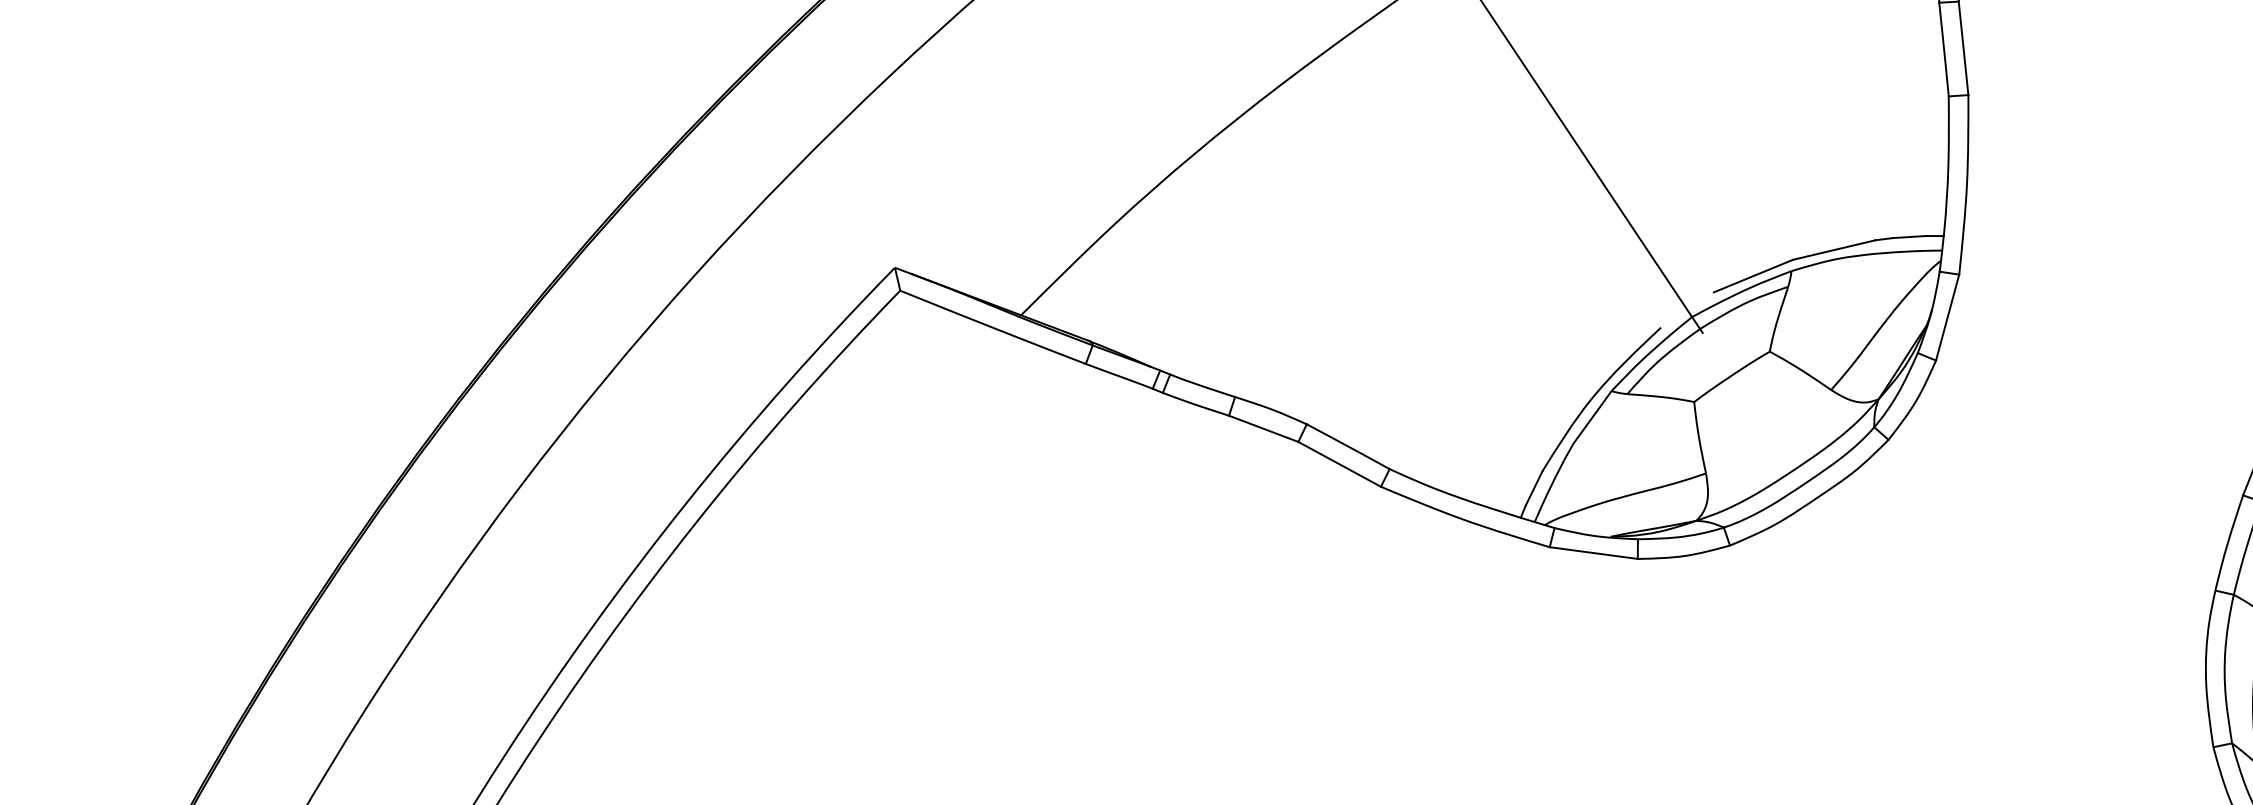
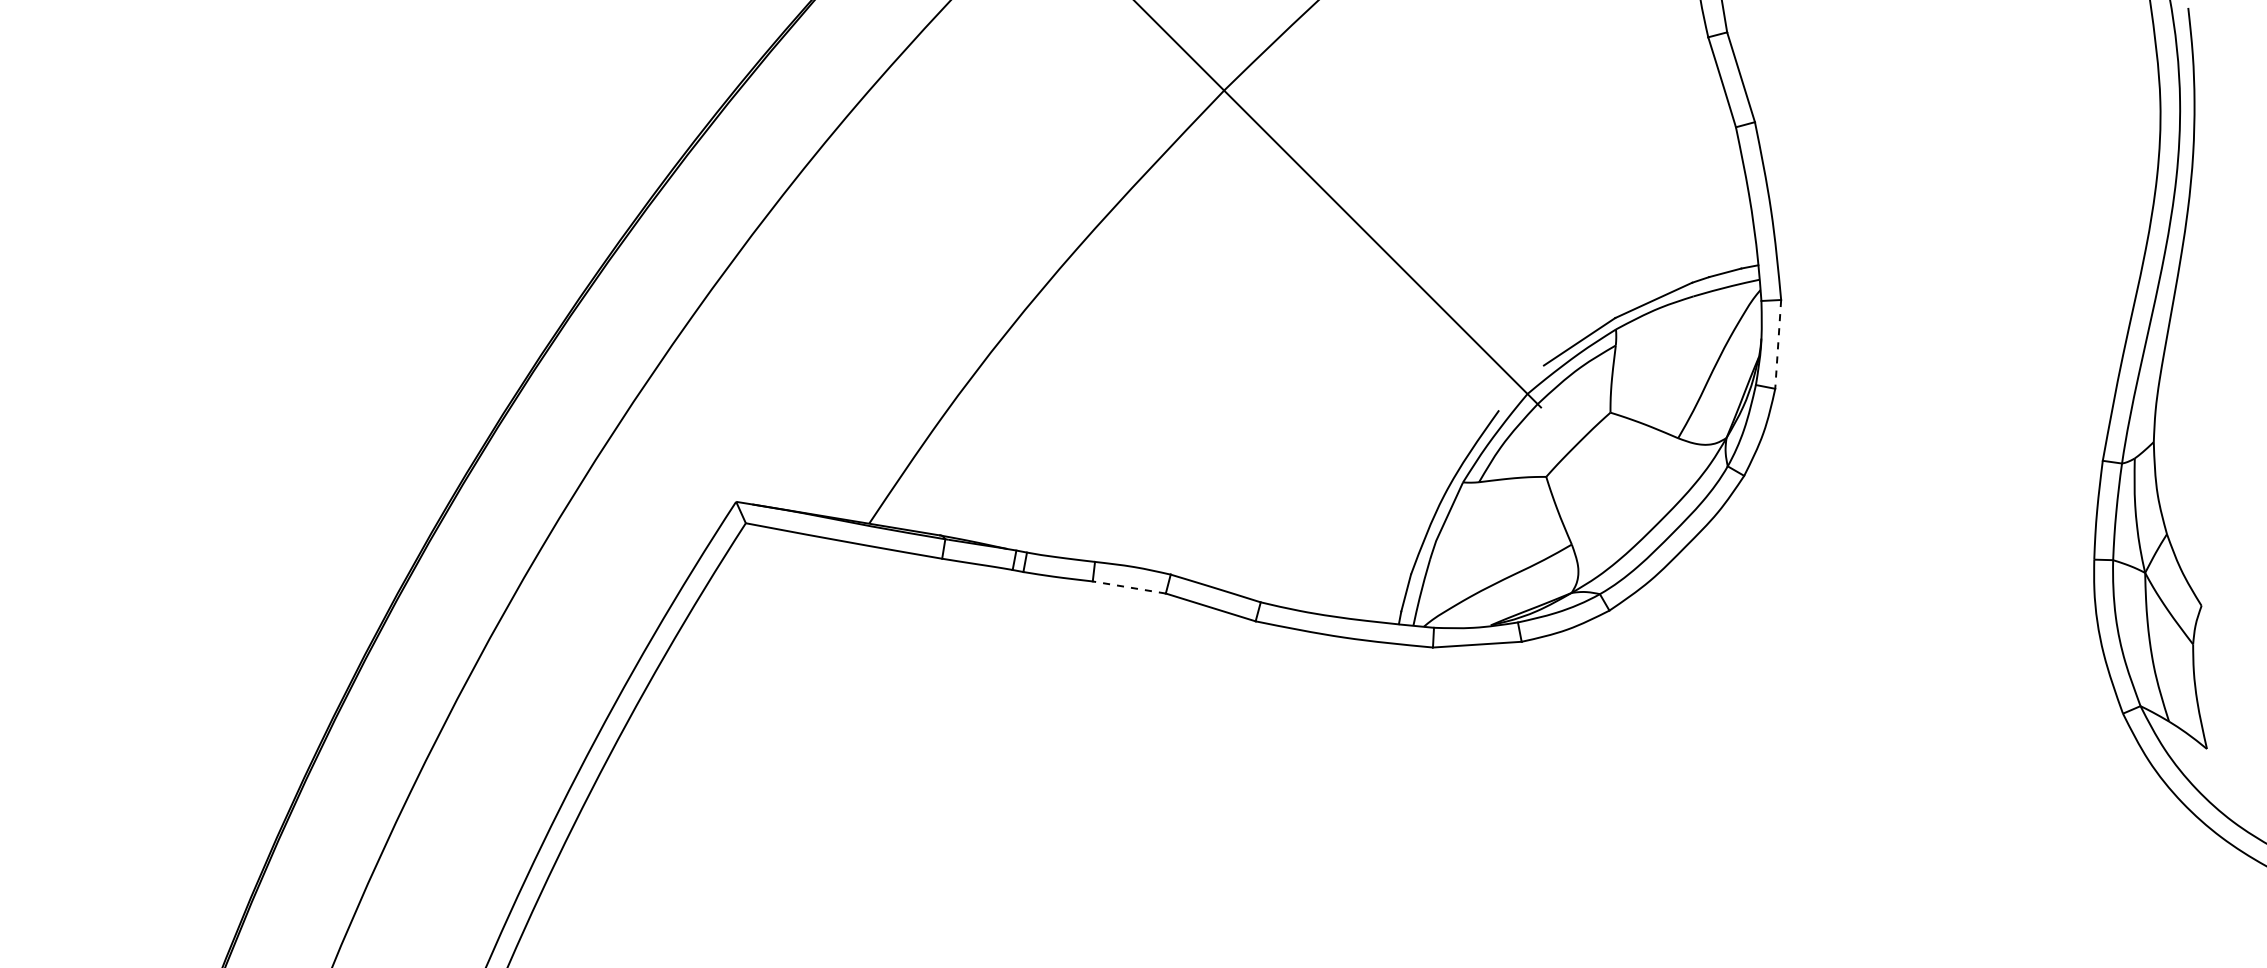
line: (1947, 317) -> (1778, 344), solid -> dashed
line: (1262, 428) -> (1128, 587), solid -> dashed

